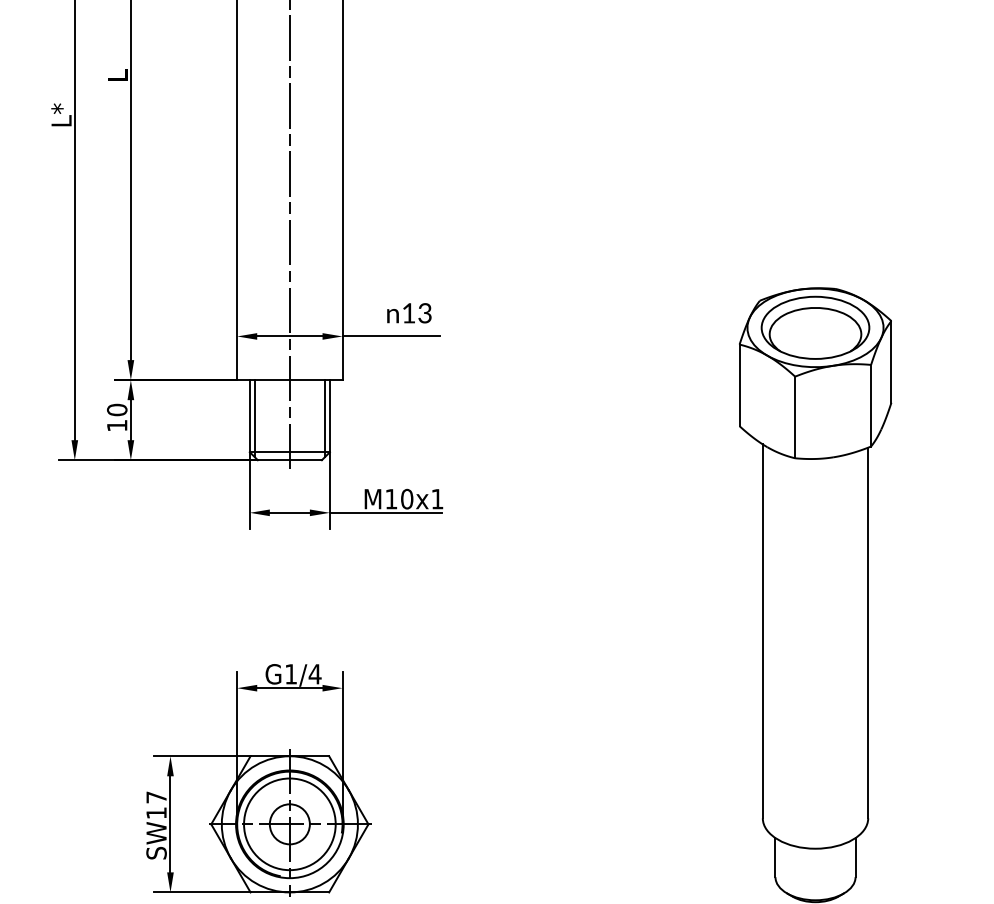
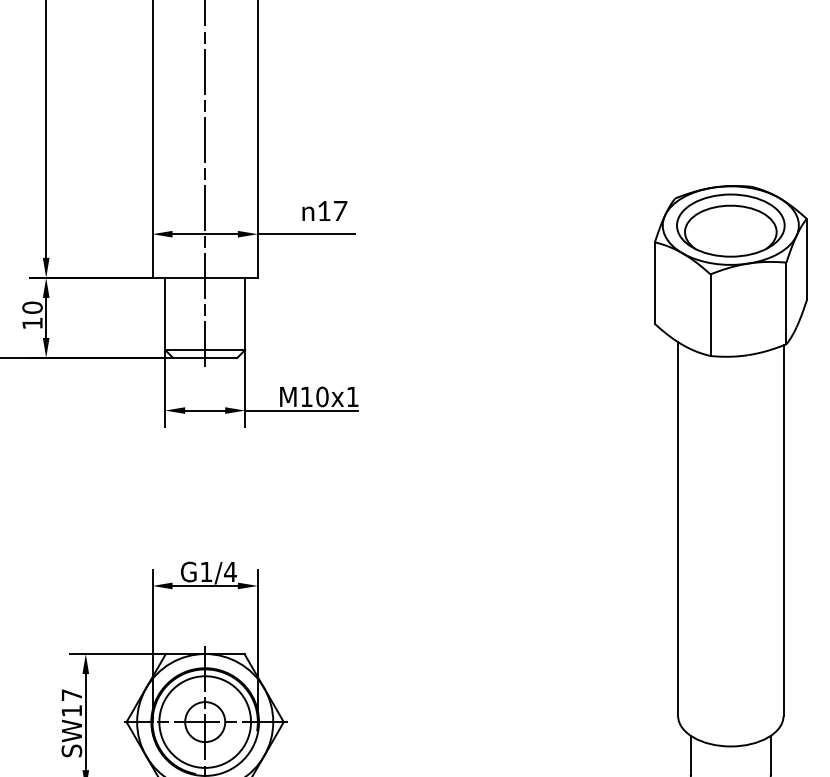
text: (425, 313) -> (340, 211), 13 -> 17
line: (254, 418) -> (169, 316), removed
line: (325, 418) -> (240, 316), removed

